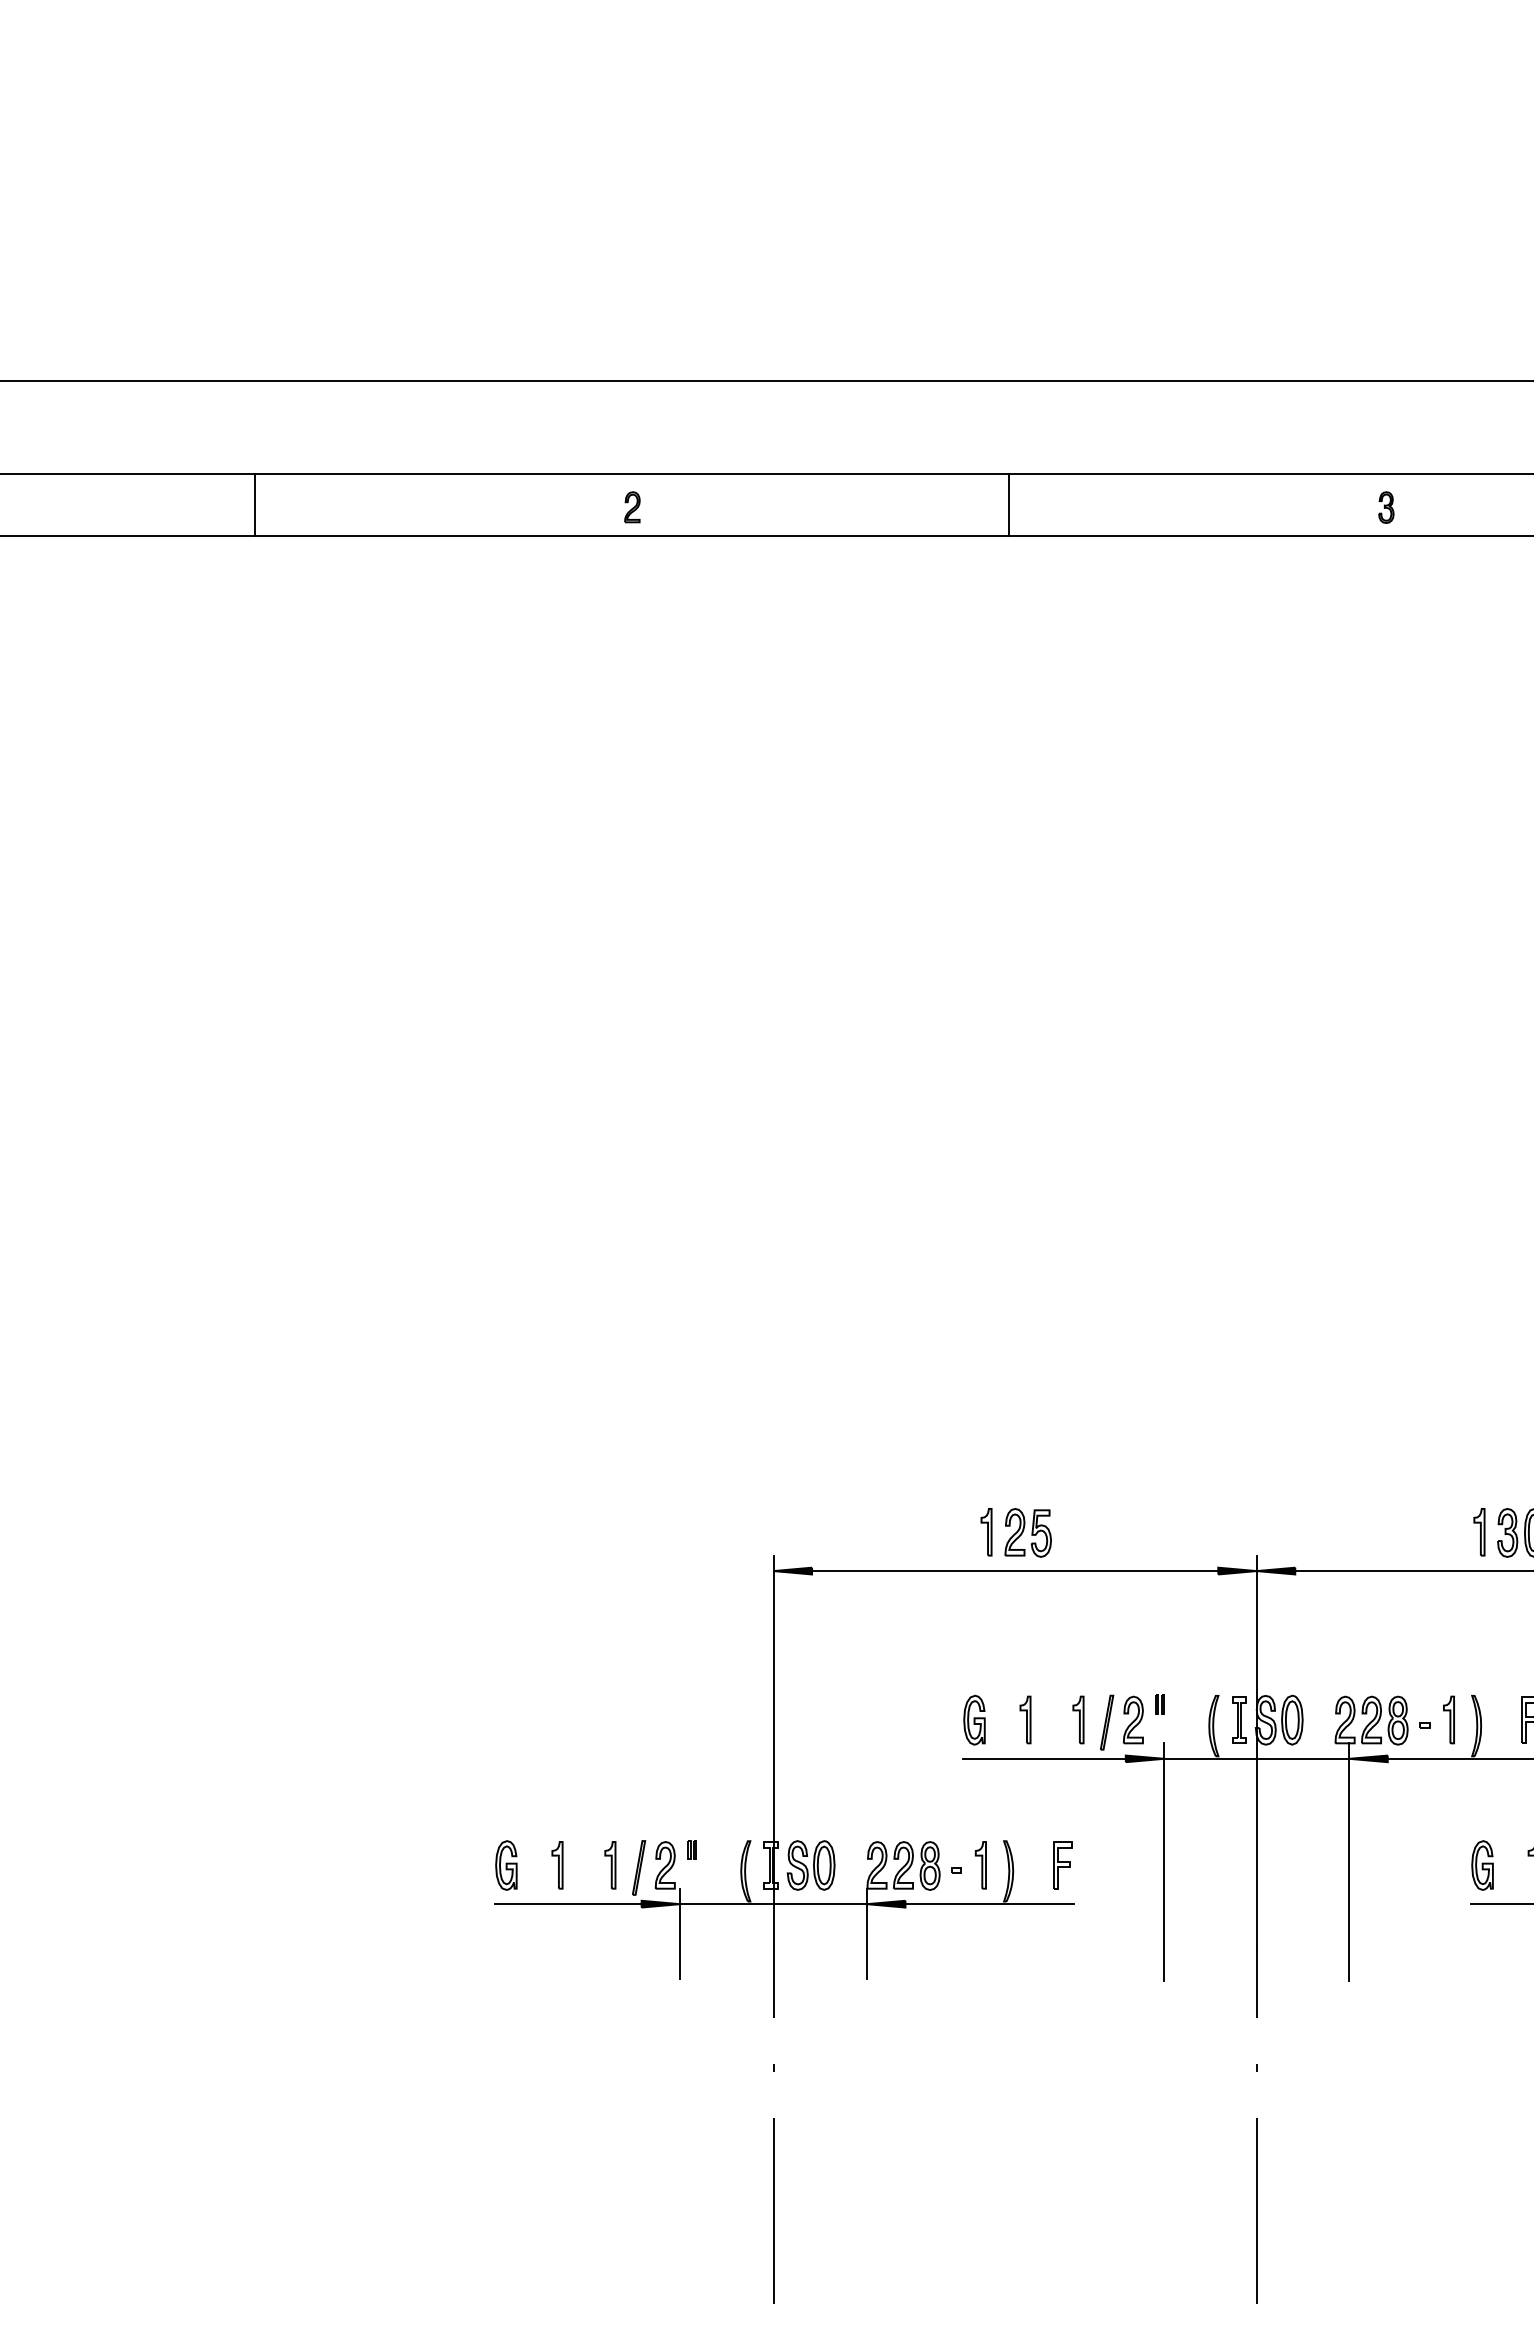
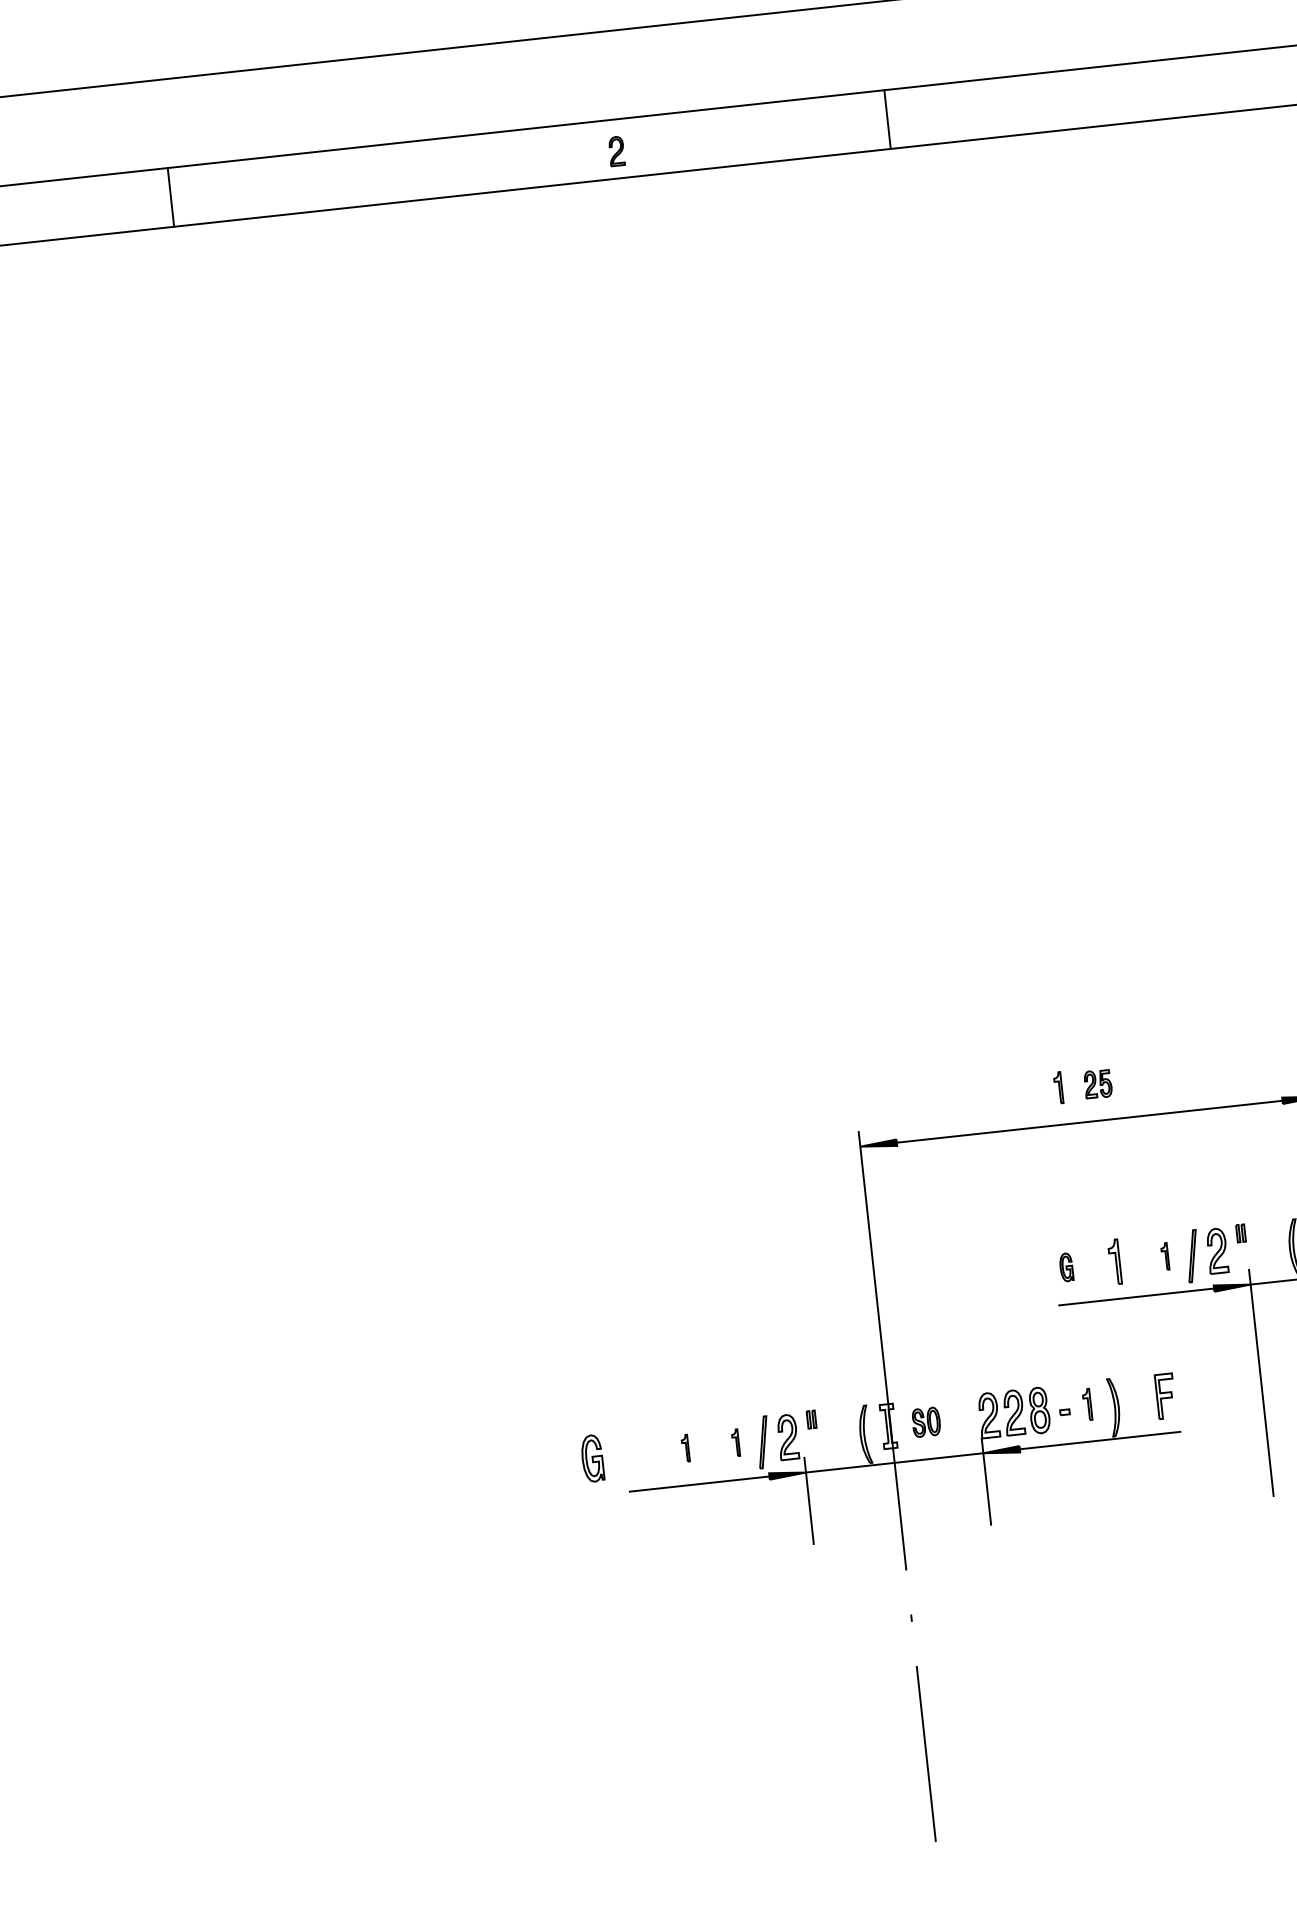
line: (255, 504) -> (171, 197), moved
line: (1009, 504) -> (887, 119), moved
part: (986, 1532) -> (1058, 1088), size x0.7
part: (1027, 1532) -> (1097, 1083), size x0.6
part: (974, 1719) -> (1066, 1266), size x0.6
part: (1078, 1719) -> (1165, 1256), size x0.6
part: (506, 1865) -> (592, 1458), moved
part: (557, 1865) -> (685, 1448), size x0.6
part: (610, 1865) -> (735, 1442), size x0.6
part: (810, 1865) -> (925, 1422), size x0.6
part: (980, 1865) -> (1087, 1404), size x0.7

